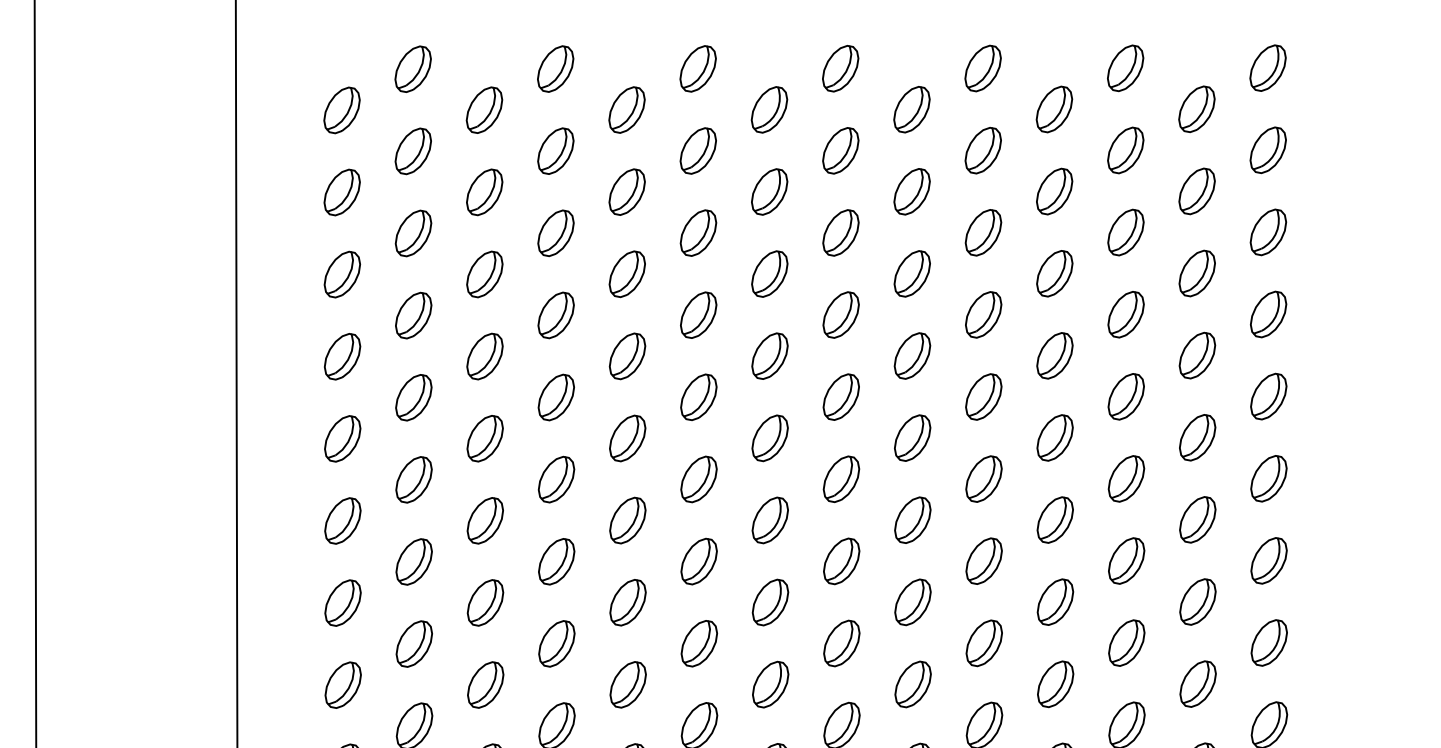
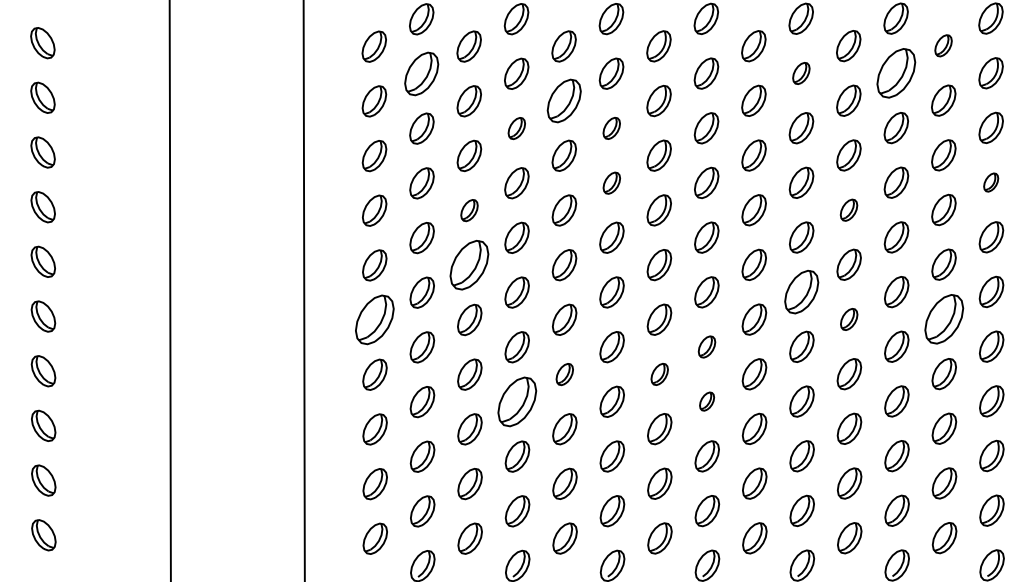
part: (1196, 108) -> (943, 45), size x0.7
part: (412, 150) -> (421, 73), size x1.4
part: (983, 150) -> (801, 73), size x0.7
part: (1124, 150) -> (895, 73), size x1.6
part: (626, 192) -> (563, 101), size x1.4
part: (555, 233) -> (516, 128), size x0.7
part: (698, 233) -> (611, 128), size x0.7
part: (1267, 314) -> (990, 182), size x0.6
part: (698, 315) -> (611, 183), size x0.7
part: (484, 356) -> (469, 210), size x0.7
part: (1054, 356) -> (848, 210), size x0.7
part: (484, 438) -> (469, 265), size x1.6
part: (983, 479) -> (801, 292), size x1.4
part: (1054, 520) -> (848, 319), size x0.7
part: (1196, 520) -> (943, 319), size x1.6
part: (342, 521) -> (374, 320), size x1.6
part: (840, 560) -> (706, 346), size x0.7
part: (627, 602) -> (564, 374), size x0.7
part: (770, 602) -> (659, 374), size x0.7
part: (557, 643) -> (517, 401), size x1.6
part: (840, 643) -> (706, 401), size x0.6

